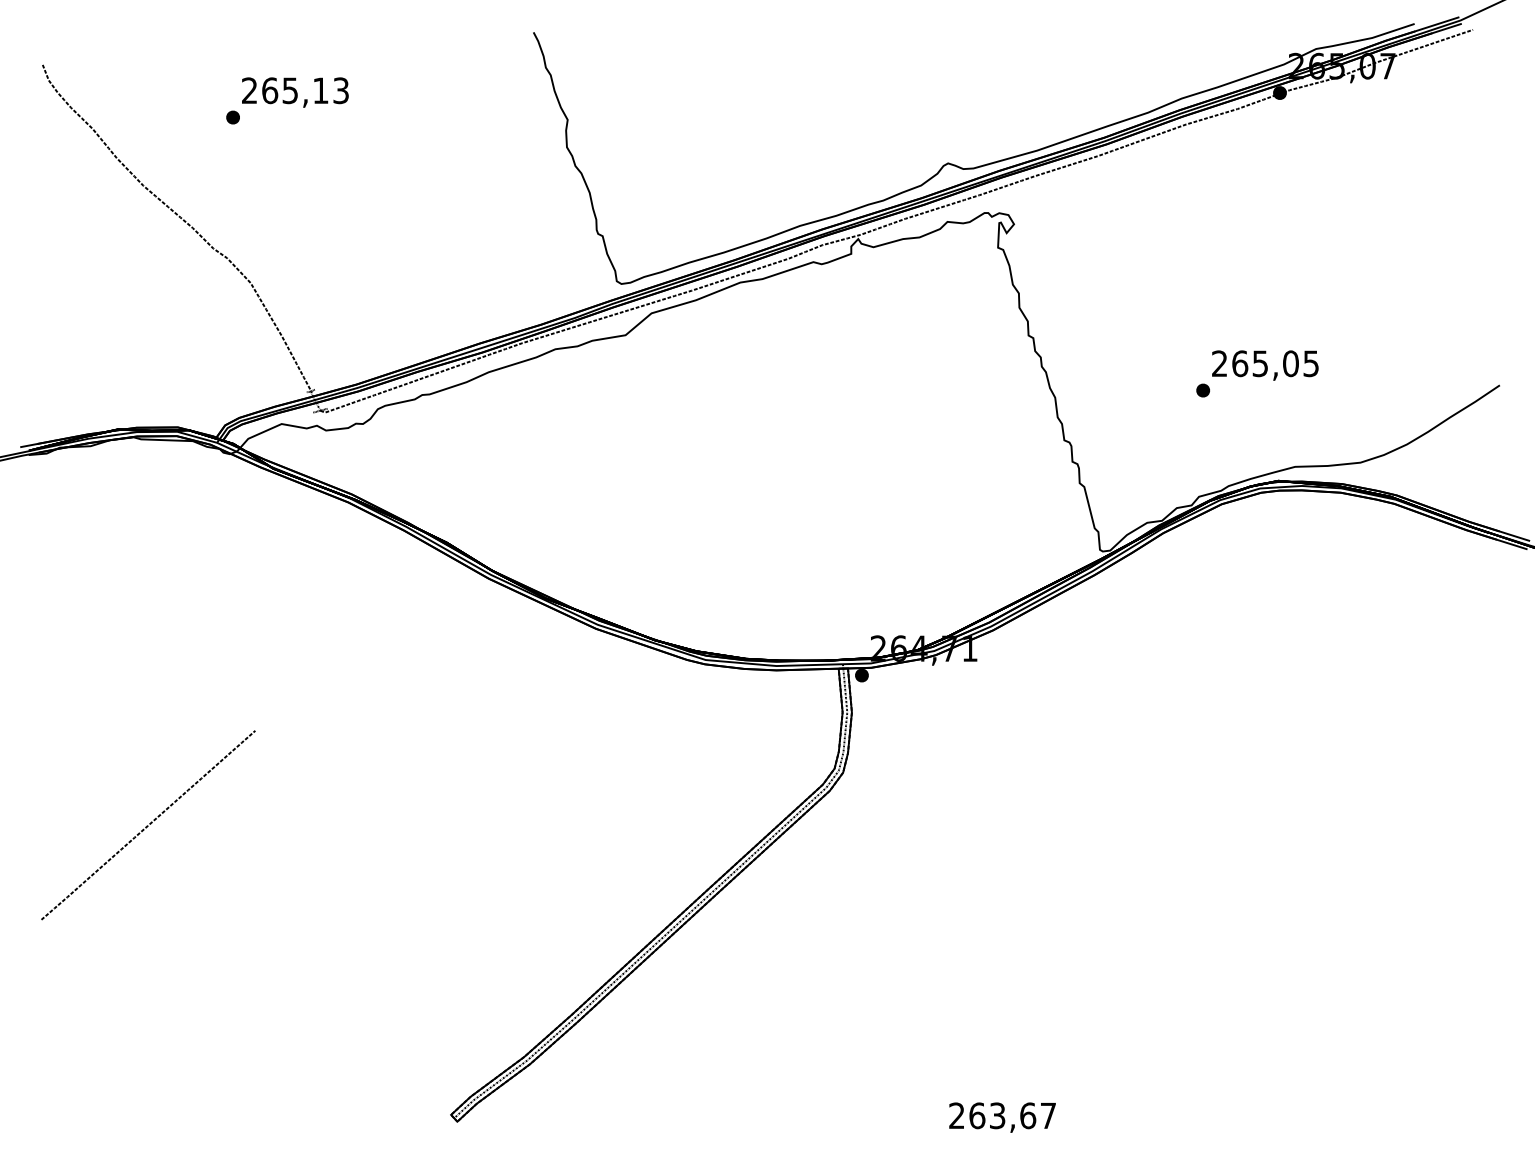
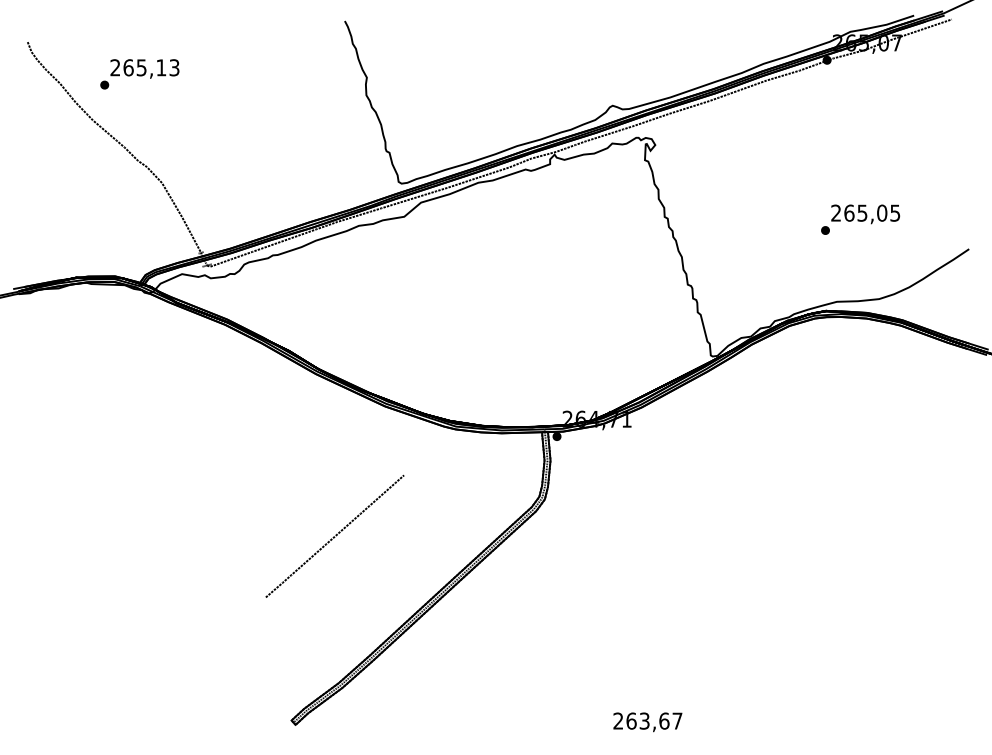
text: (286, 101) -> (139, 74), moved
text: (1257, 373) -> (860, 219), moved
curve: (149, 823) -> (335, 535), moved

